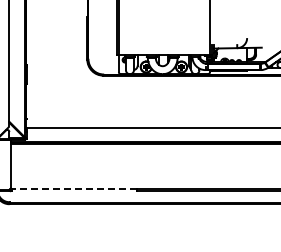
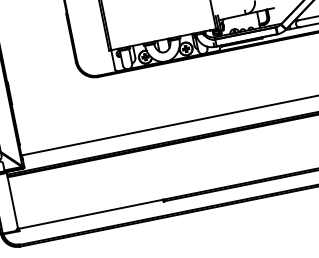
line: (74, 189) -> (91, 214), dashed -> solid

